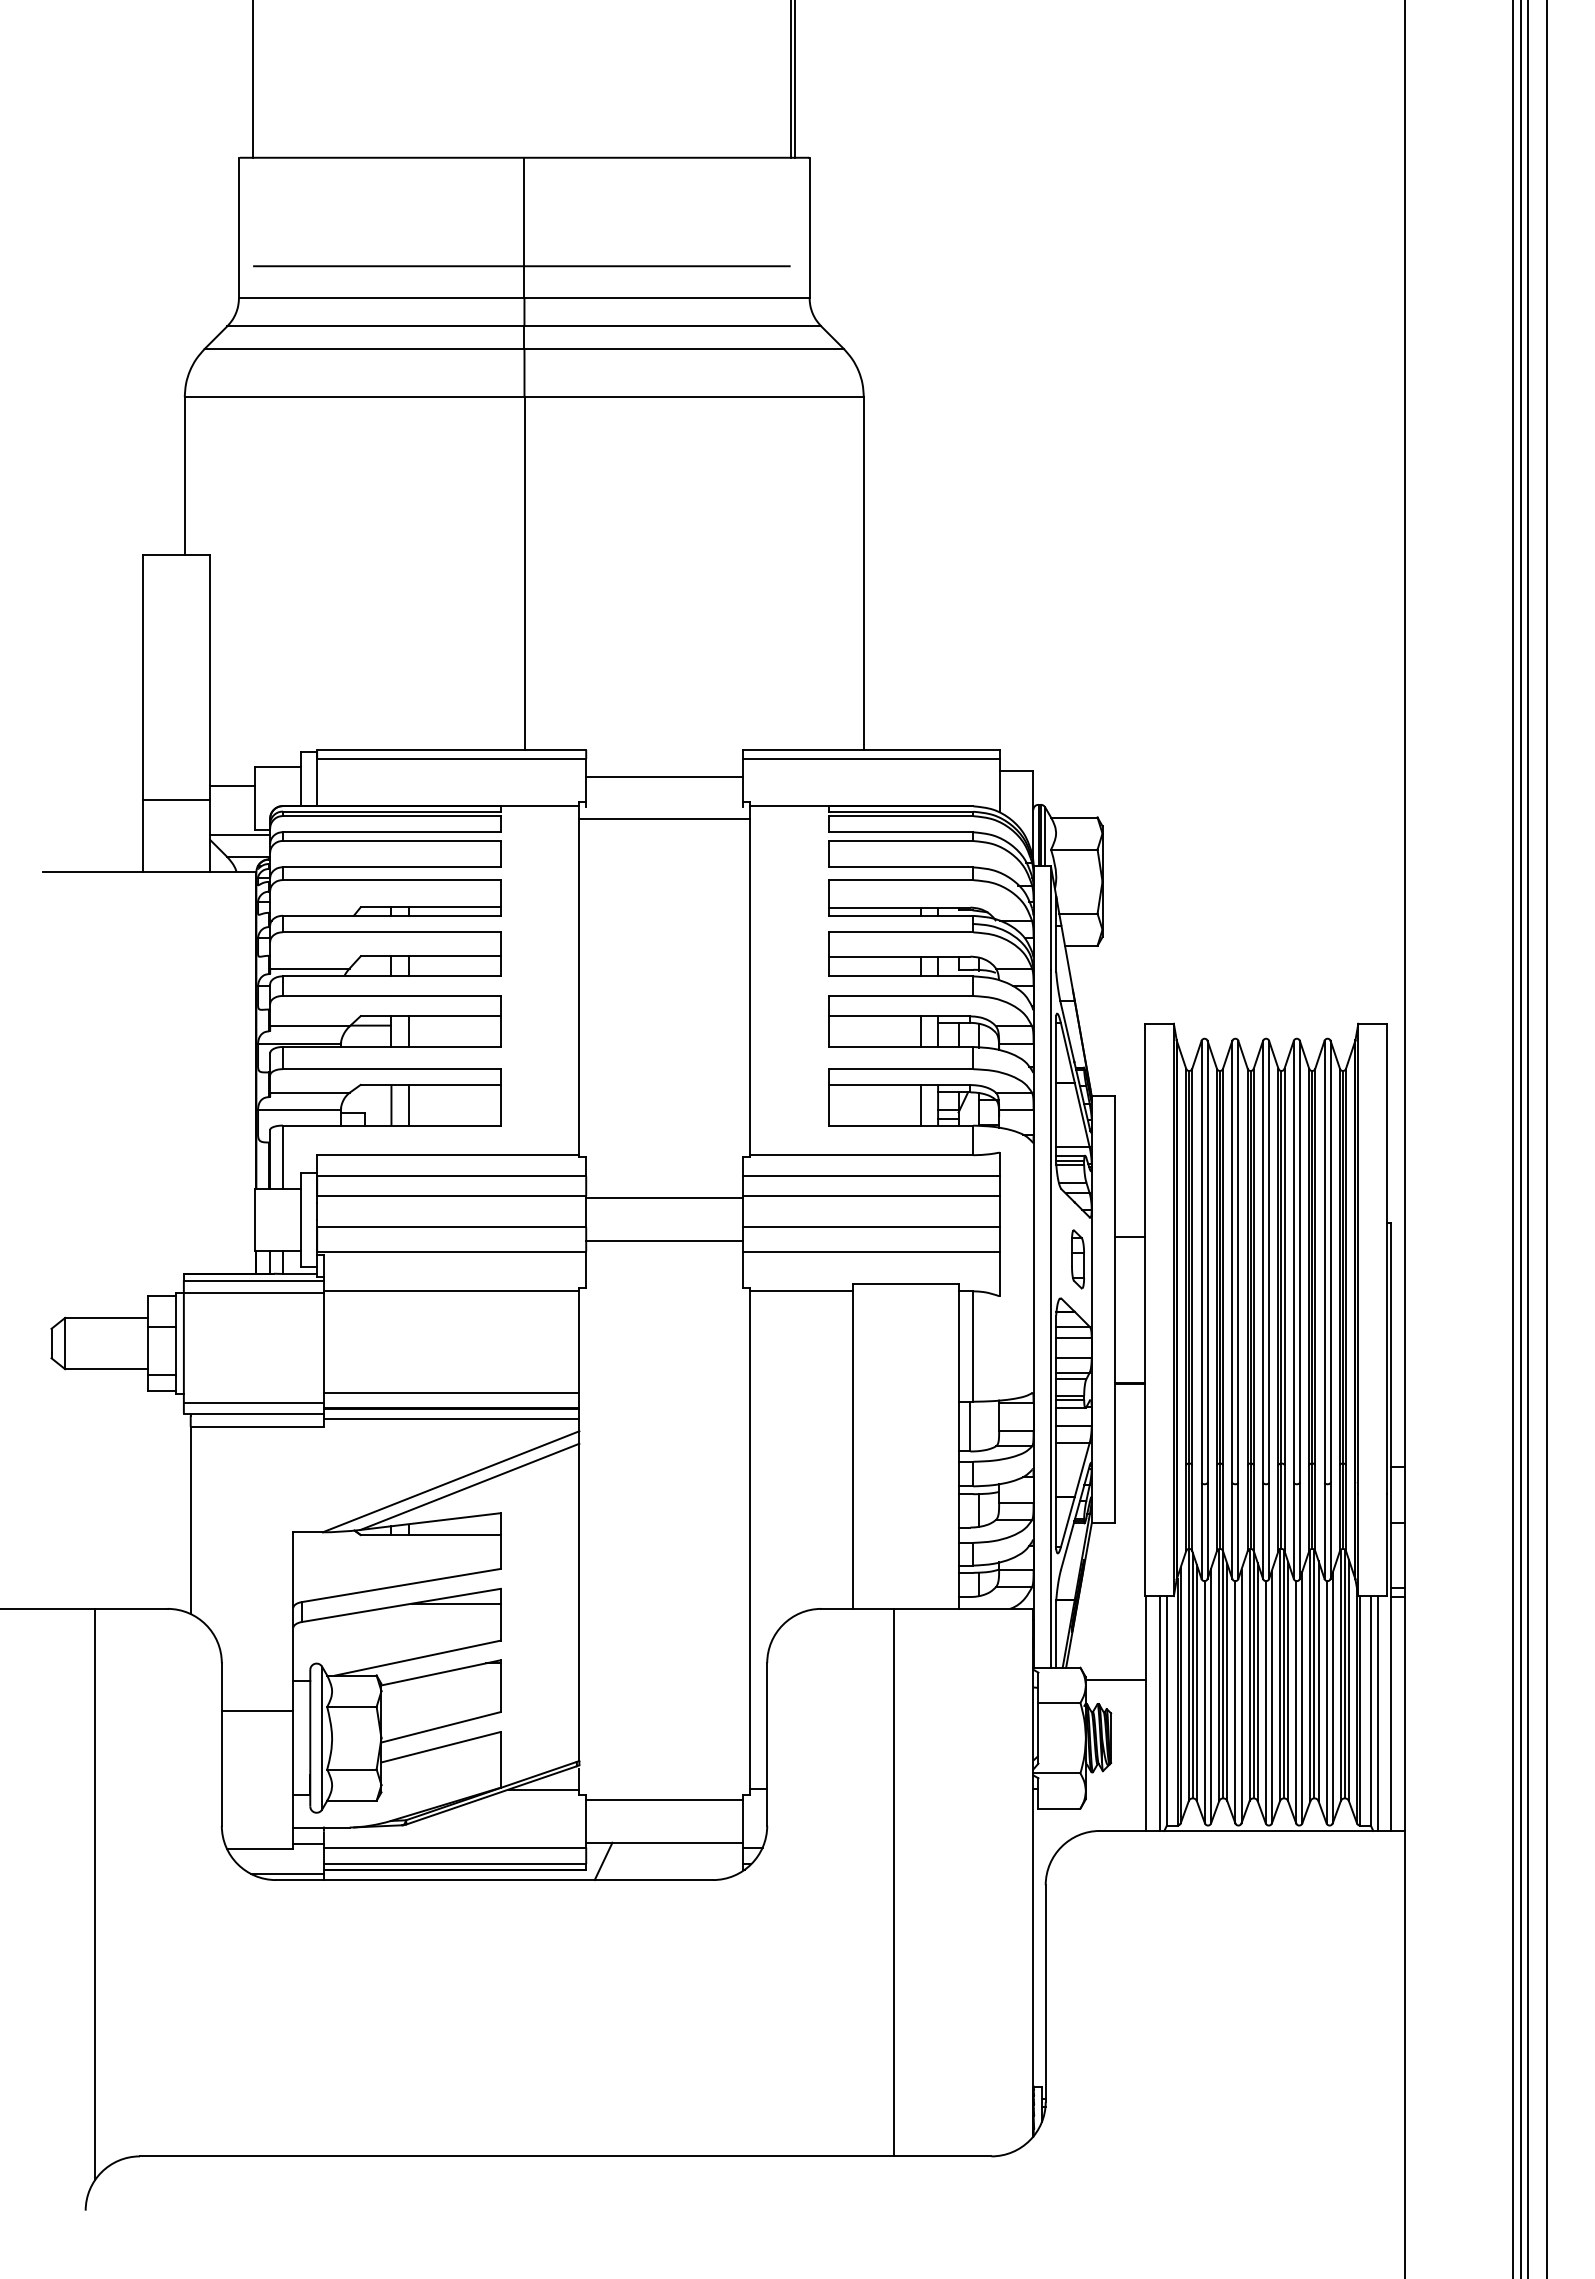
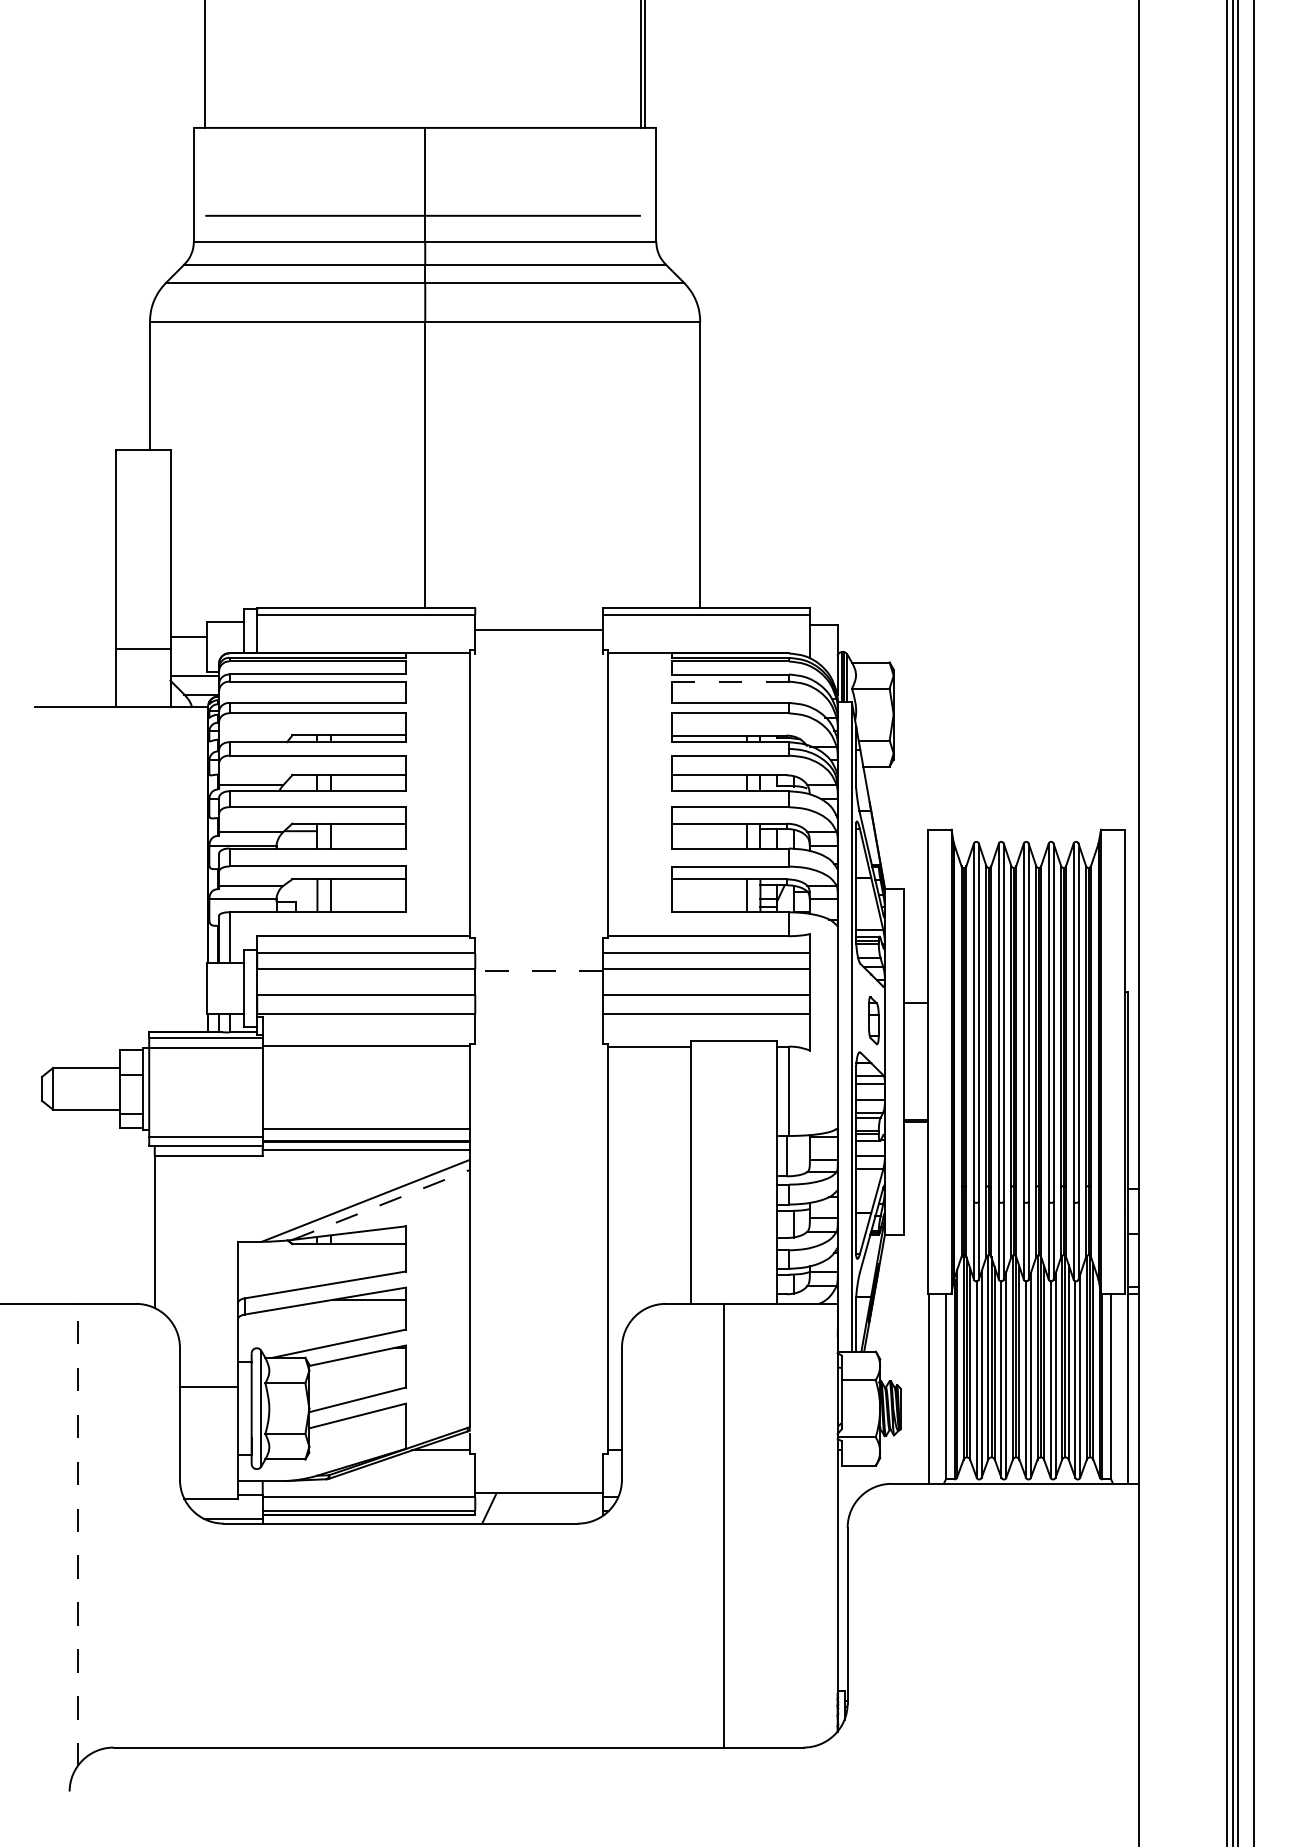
line: (664, 818) -> (538, 663), removed
line: (900, 841) -> (729, 682), solid -> dashed
line: (664, 1198) -> (538, 971), solid -> dashed
line: (664, 1241) -> (538, 1006), removed
line: (469, 1486) -> (380, 1204), solid -> dashed
line: (1115, 1680) -> (904, 1361), removed
line: (1159, 1713) -> (939, 1388), removed
line: (1377, 1713) -> (1116, 1388), removed
line: (664, 1800) -> (538, 1459), removed
line: (95, 1893) -> (77, 1534), solid -> dashed

